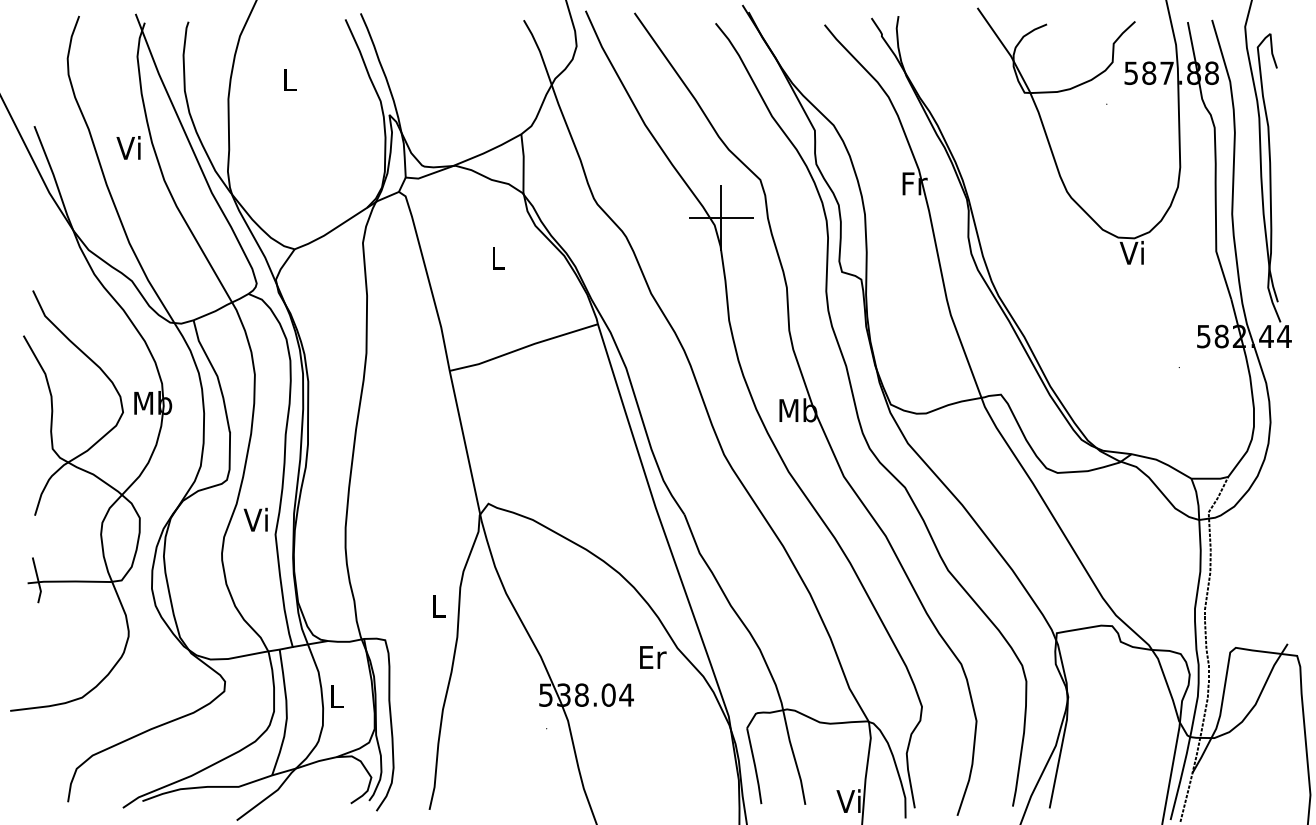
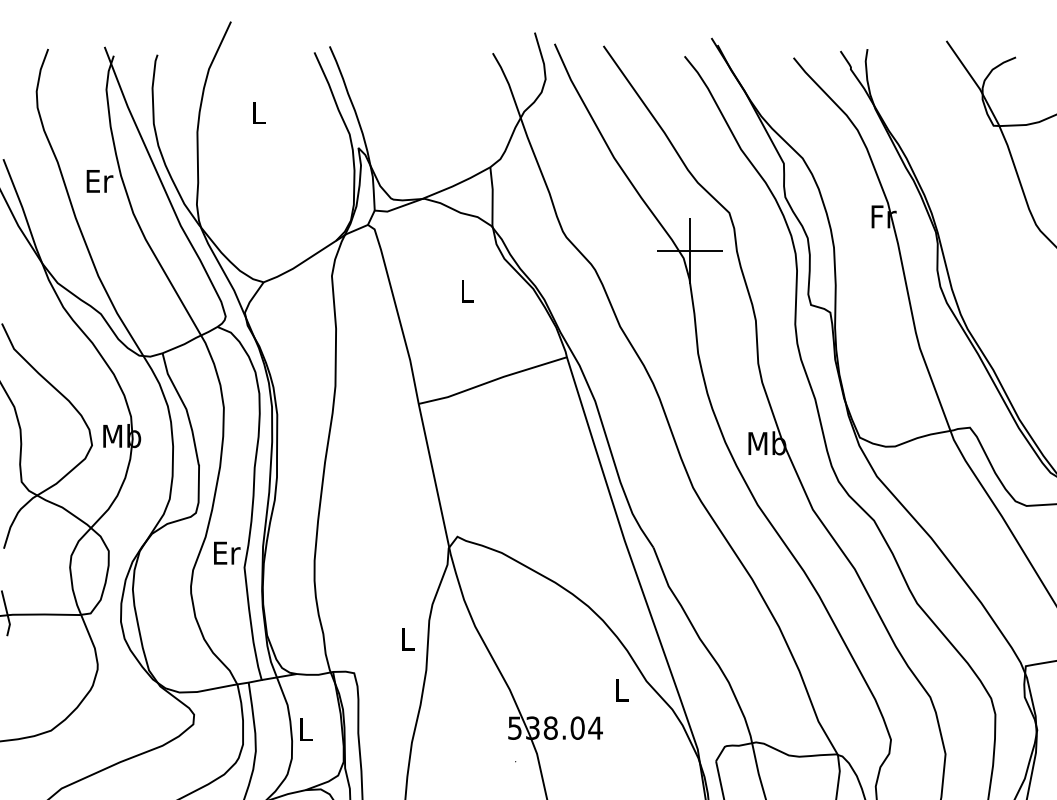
text: (130, 147) -> (99, 180), Vi -> Er
text: (257, 519) -> (226, 552), Vi -> Er
text: (653, 657) -> (622, 690), Er -> L

